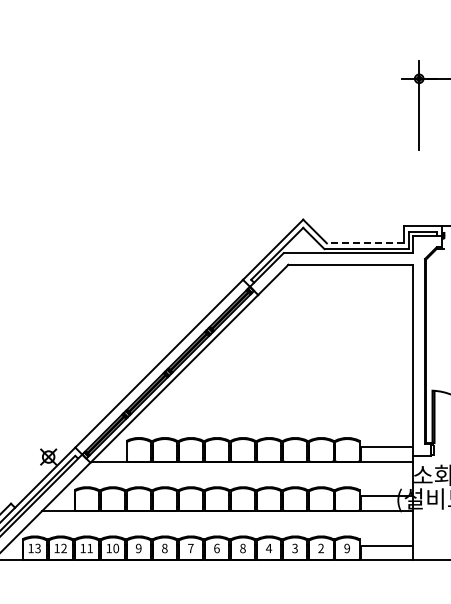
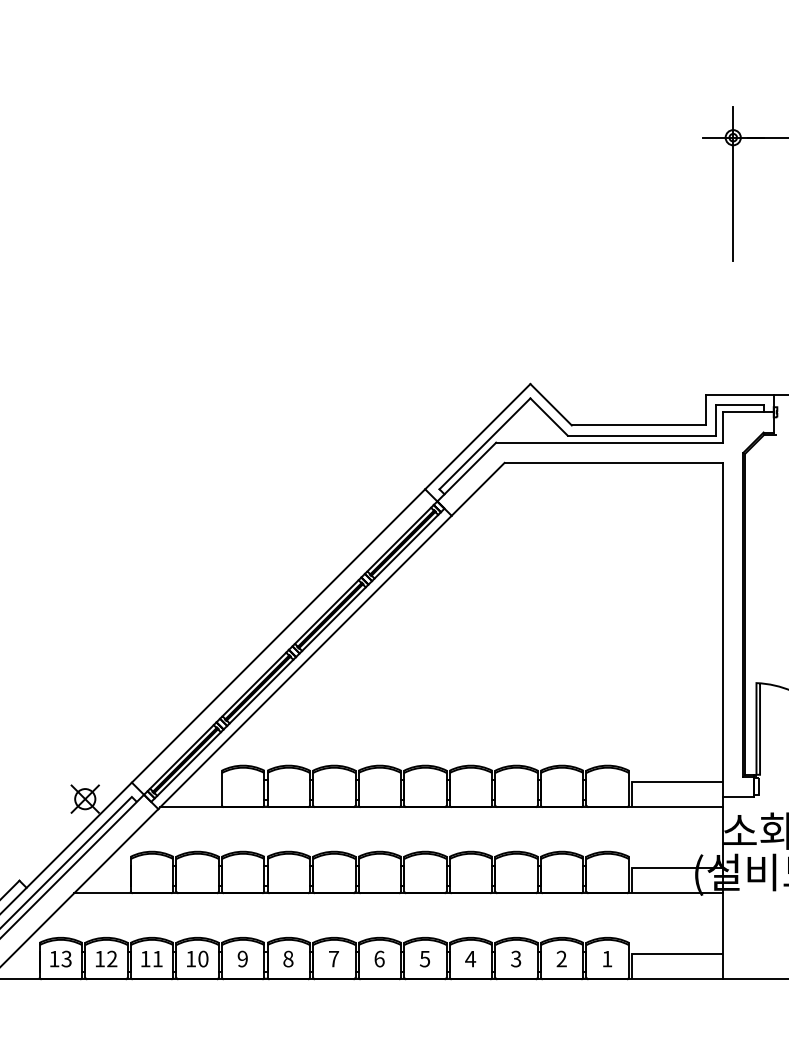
line: (364, 243) -> (637, 425), dashed -> solid
text: (242, 547) -> (424, 957), 8 -> 5
text: (346, 548) -> (606, 959), 9 -> 1

